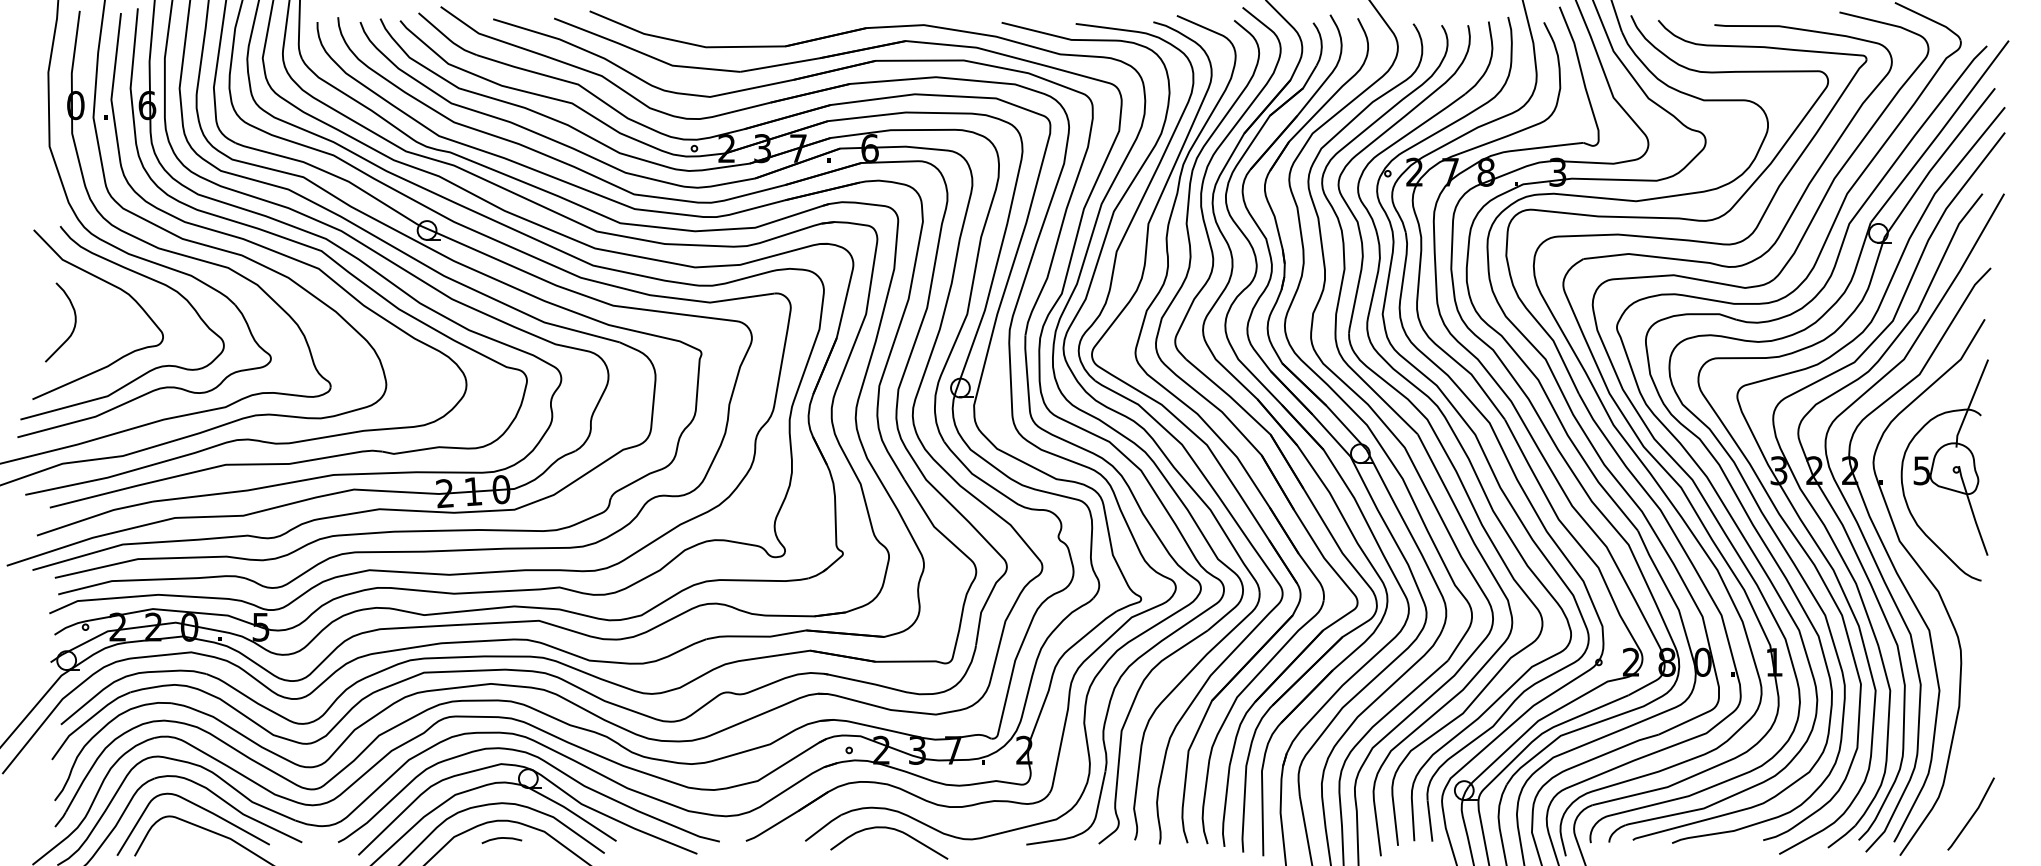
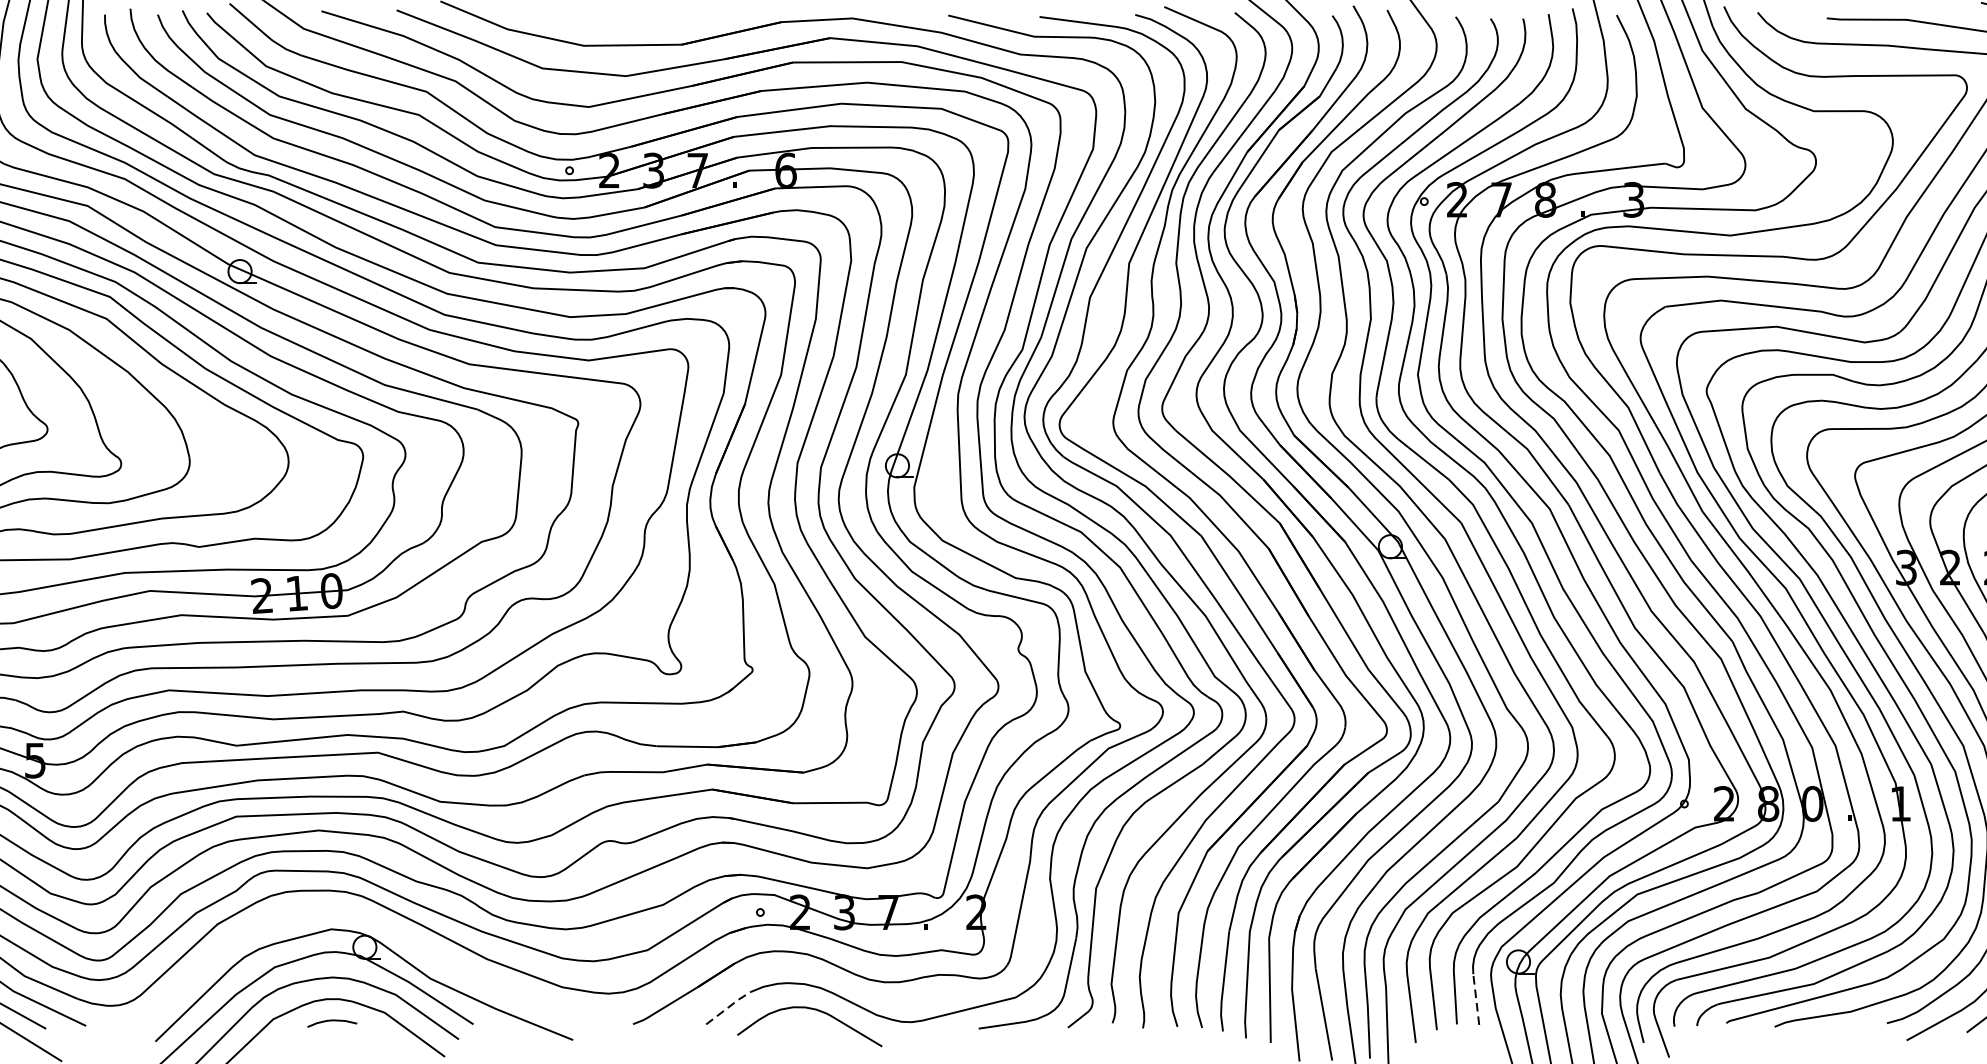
curve: (547, 764) -> (388, 929), removed
line: (1430, 821) -> (1476, 1000), solid -> dashed
line: (823, 827) -> (728, 1007), solid -> dashed

